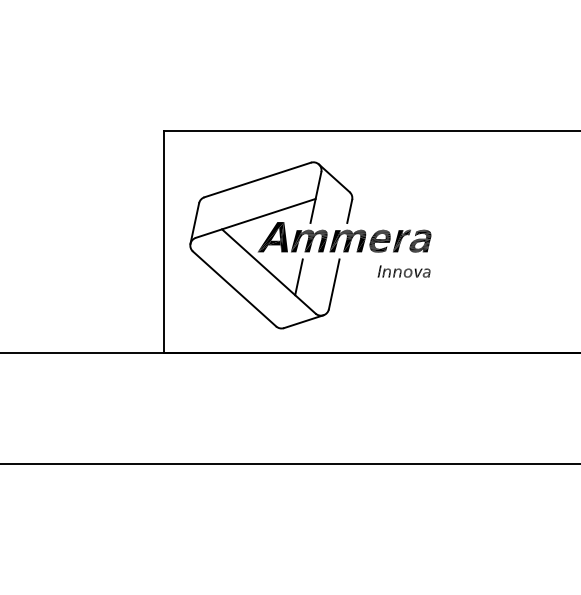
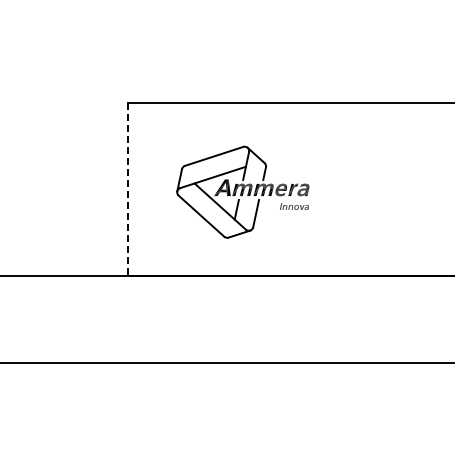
line: (164, 241) -> (128, 189), solid -> dashed
part: (309, 245) -> (242, 192), size x0.7

